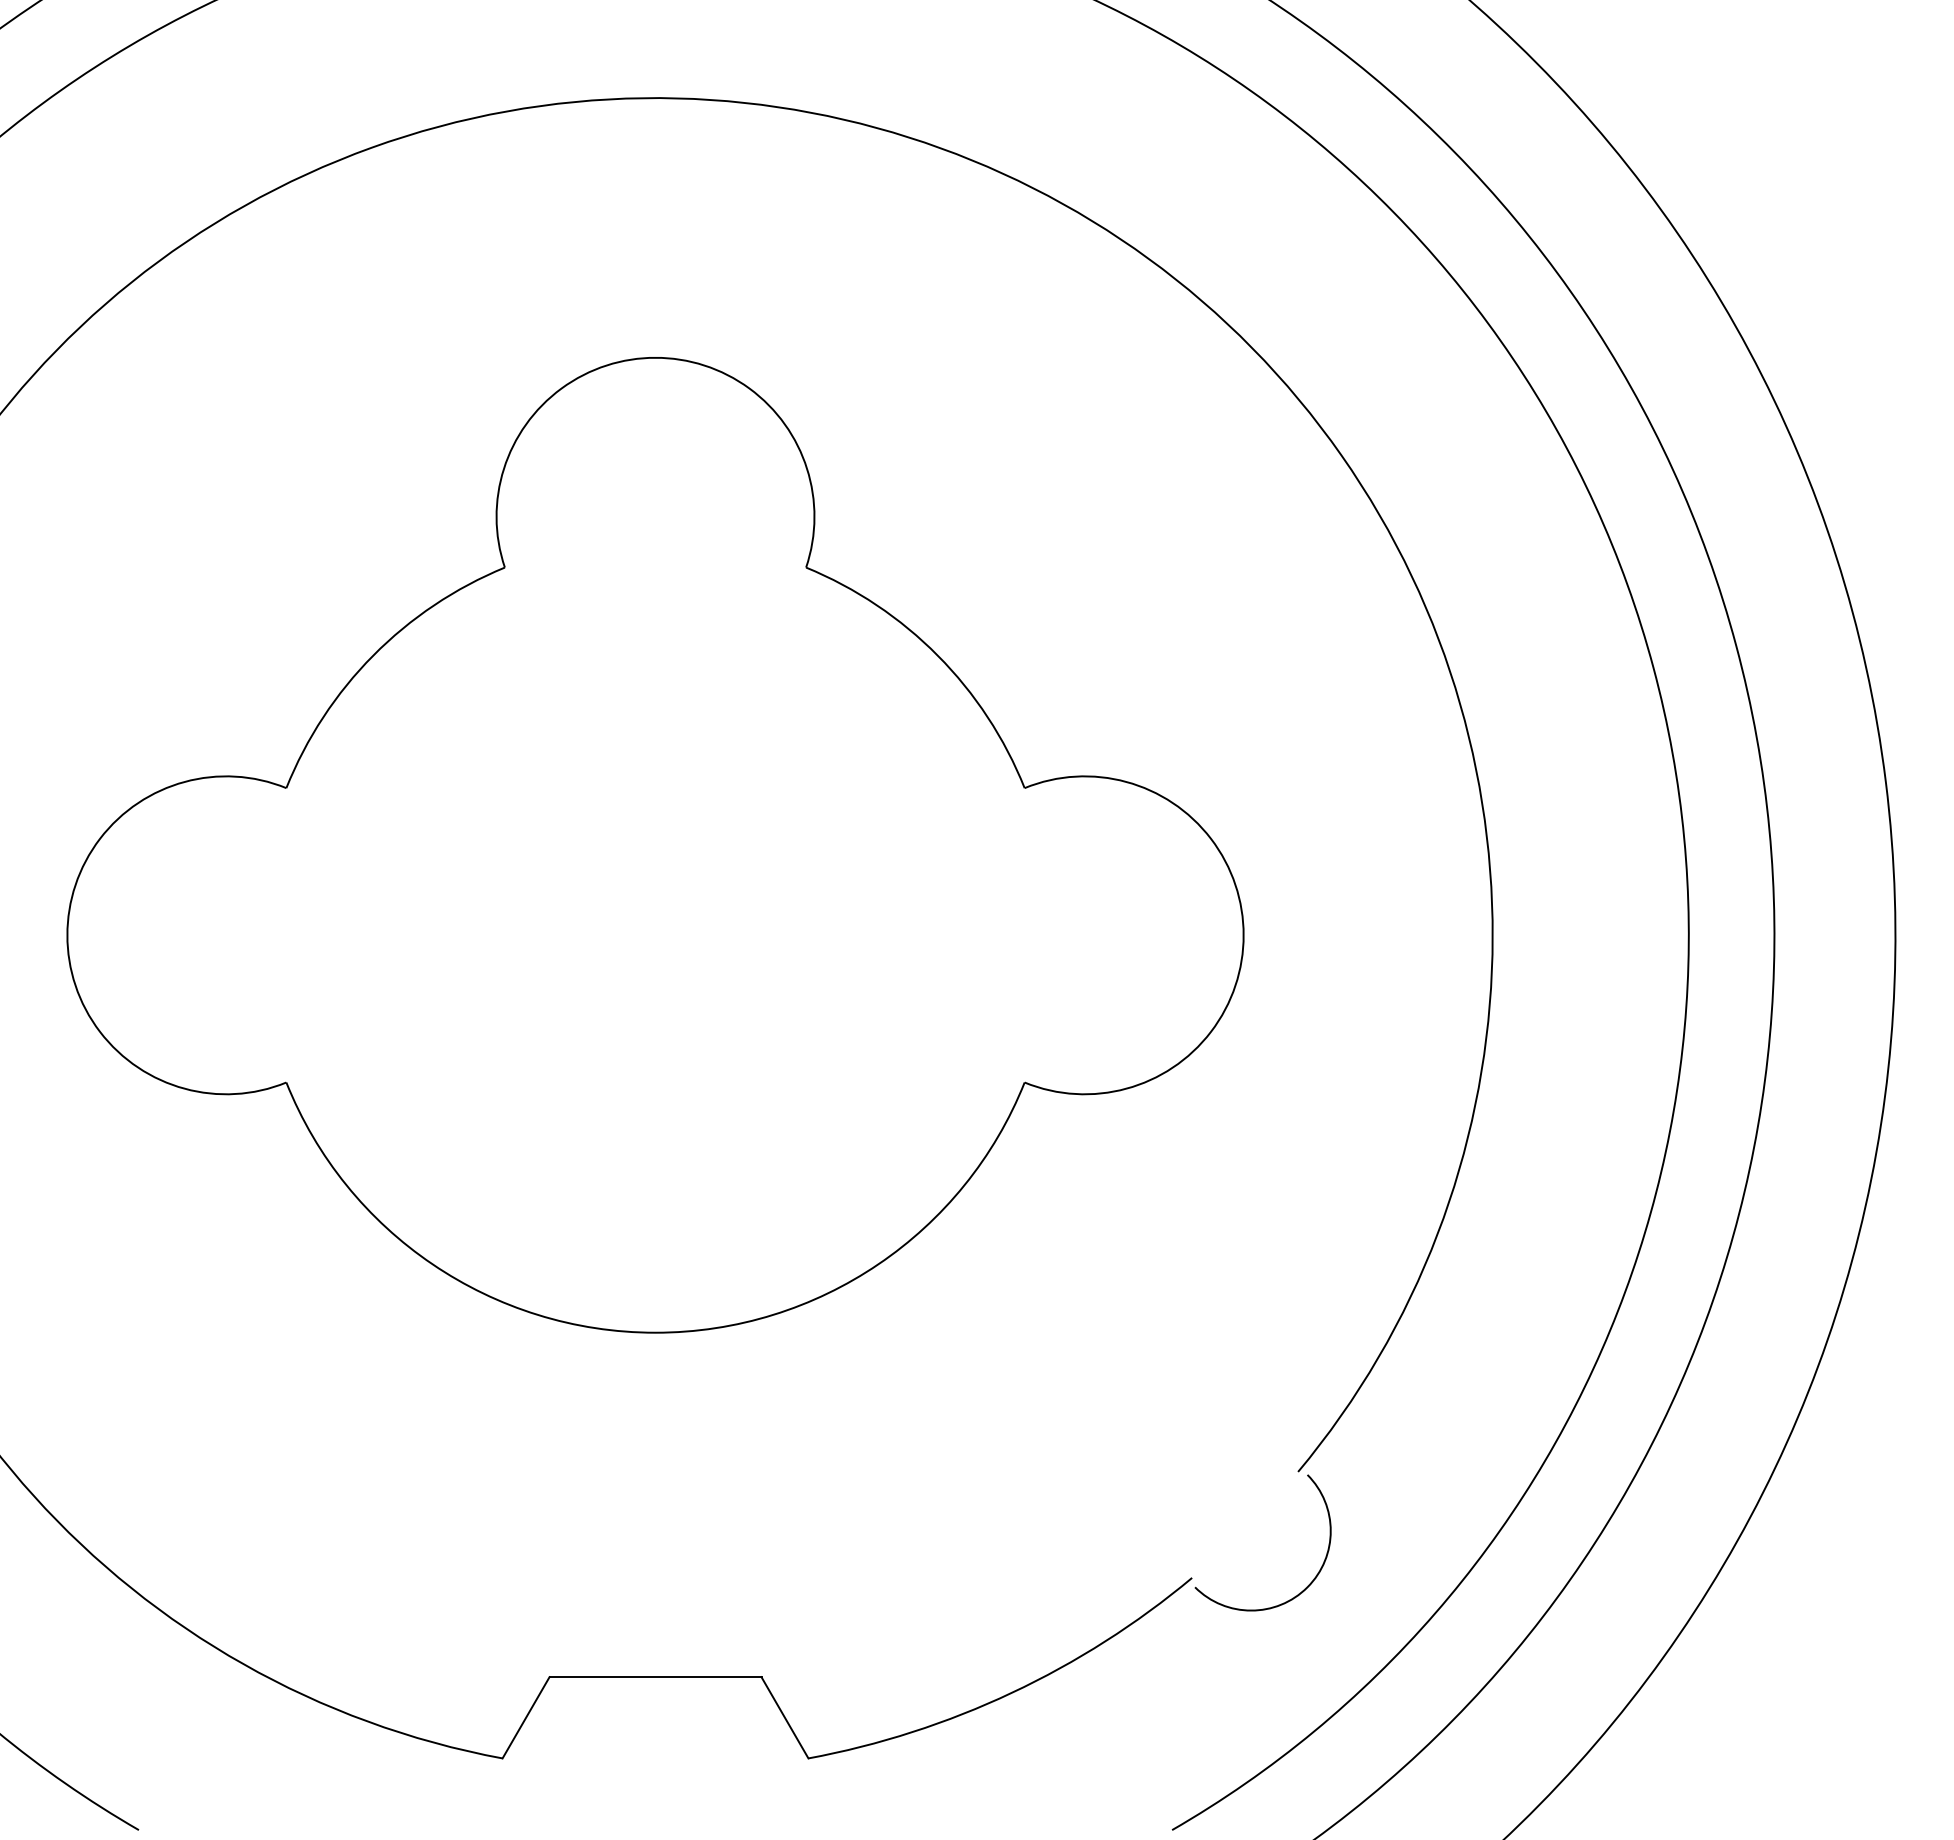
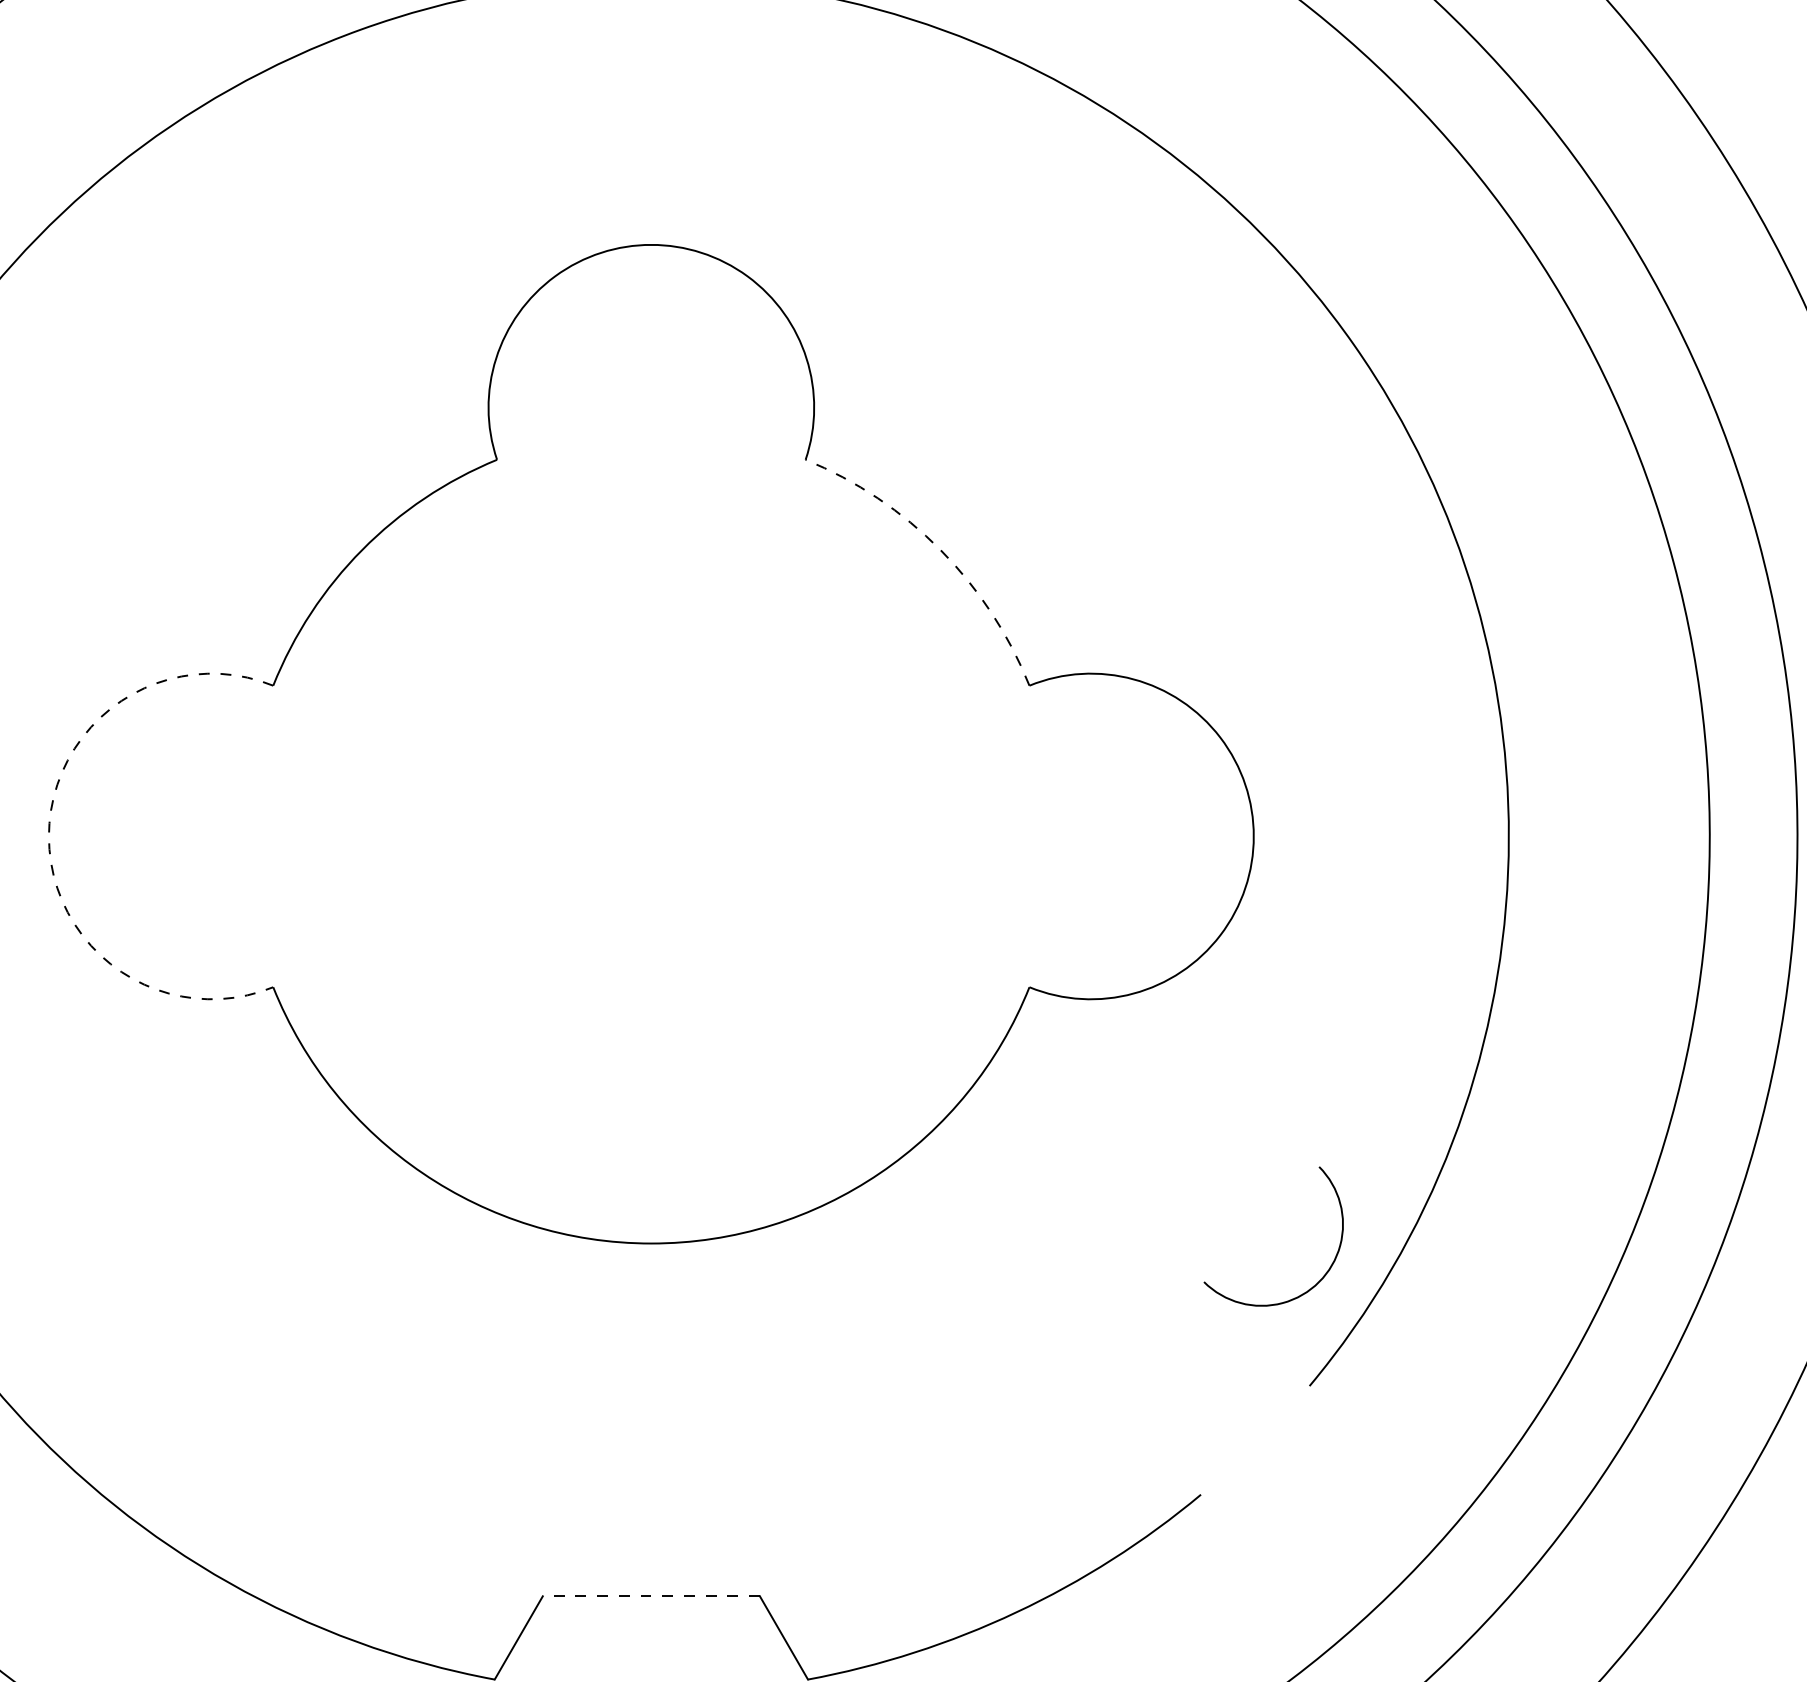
arc: (937, 655) -> (940, 549), solid -> dashed
arc: (67, 935) -> (49, 836), solid -> dashed
arc: (1306, 1586) -> (1318, 1281), moved
line: (655, 1677) -> (651, 1596), solid -> dashed

